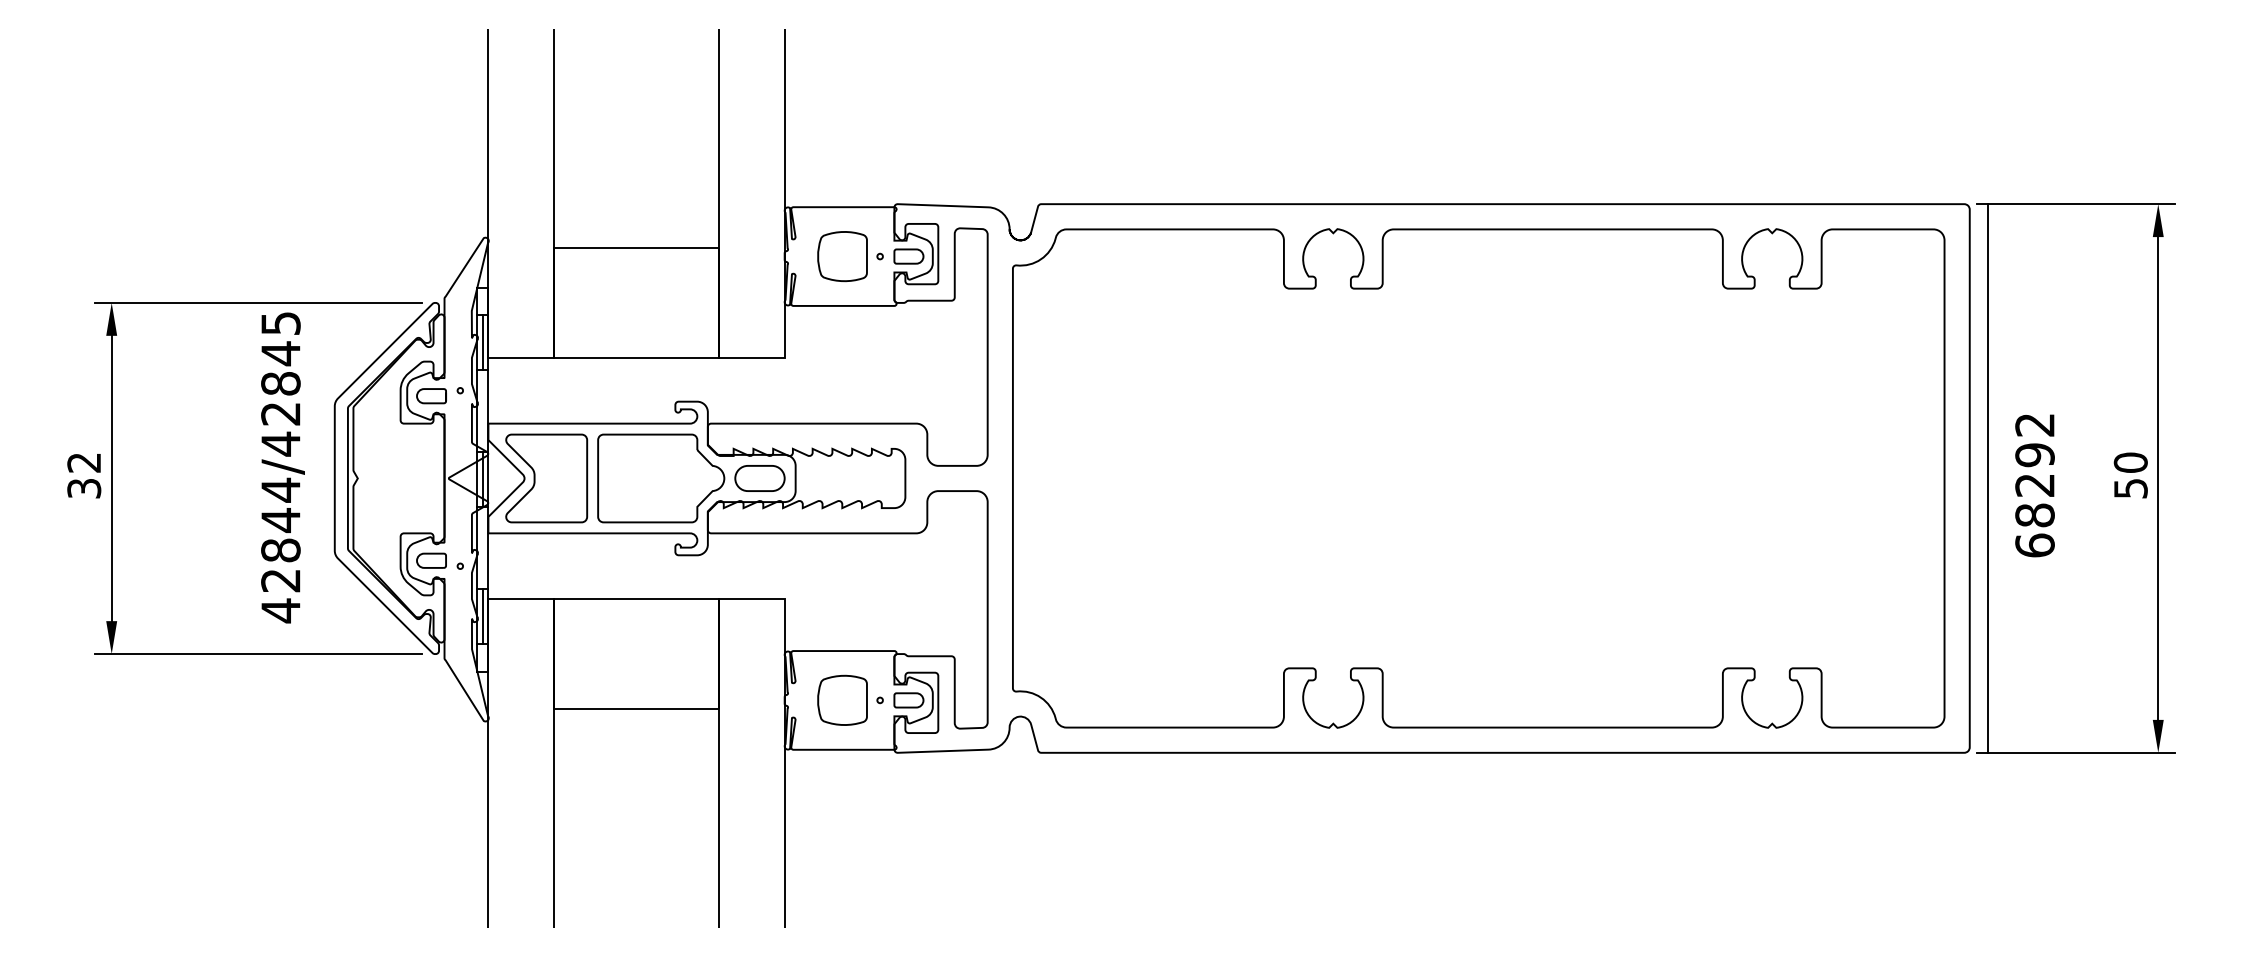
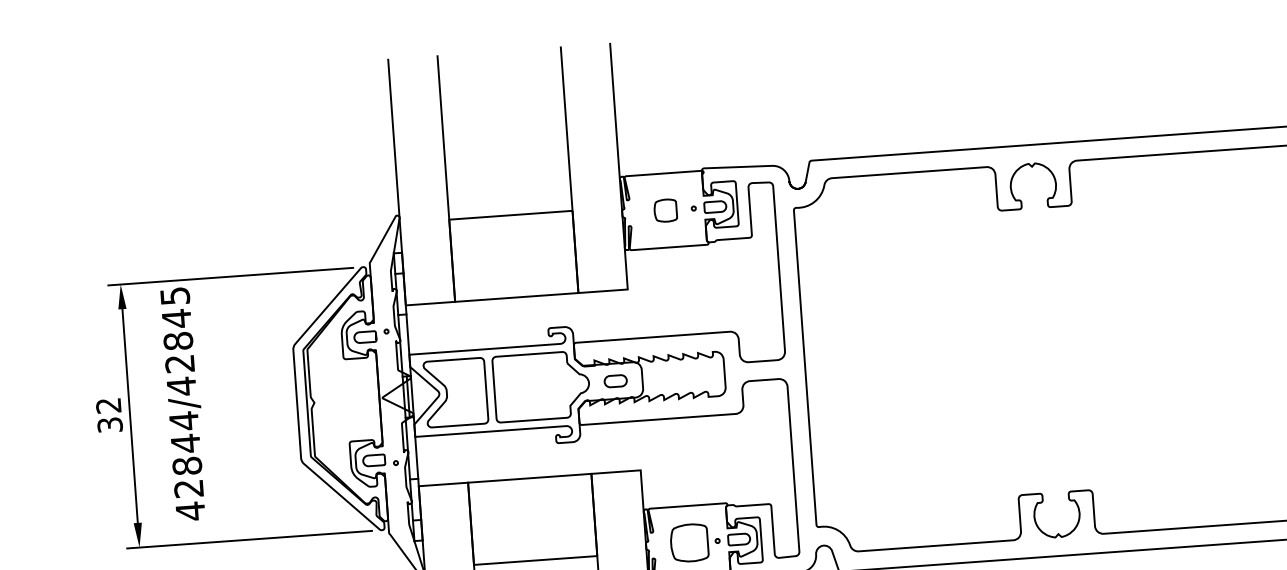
part: (842, 256) -> (665, 210), size x0.6
line: (482, 342) -> (400, 294), removed
text: (282, 467) -> (184, 403), moved
part: (759, 478) -> (615, 381), size x0.6
line: (482, 616) -> (415, 499), removed

